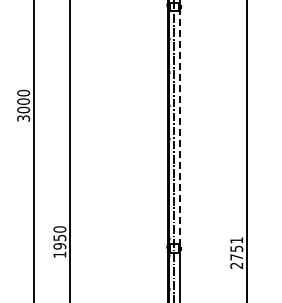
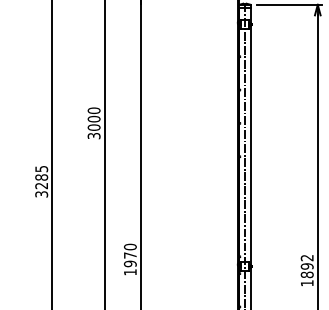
line: (180, 127) -> (250, 145), dashed -> solid
text: (60, 237) -> (130, 255), 1950 -> 1970
text: (236, 252) -> (306, 270), 2751 -> 1892

